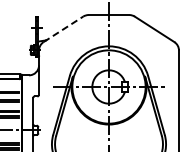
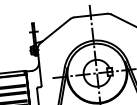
line: (63, 29) -> (55, 31), dashed -> solid

